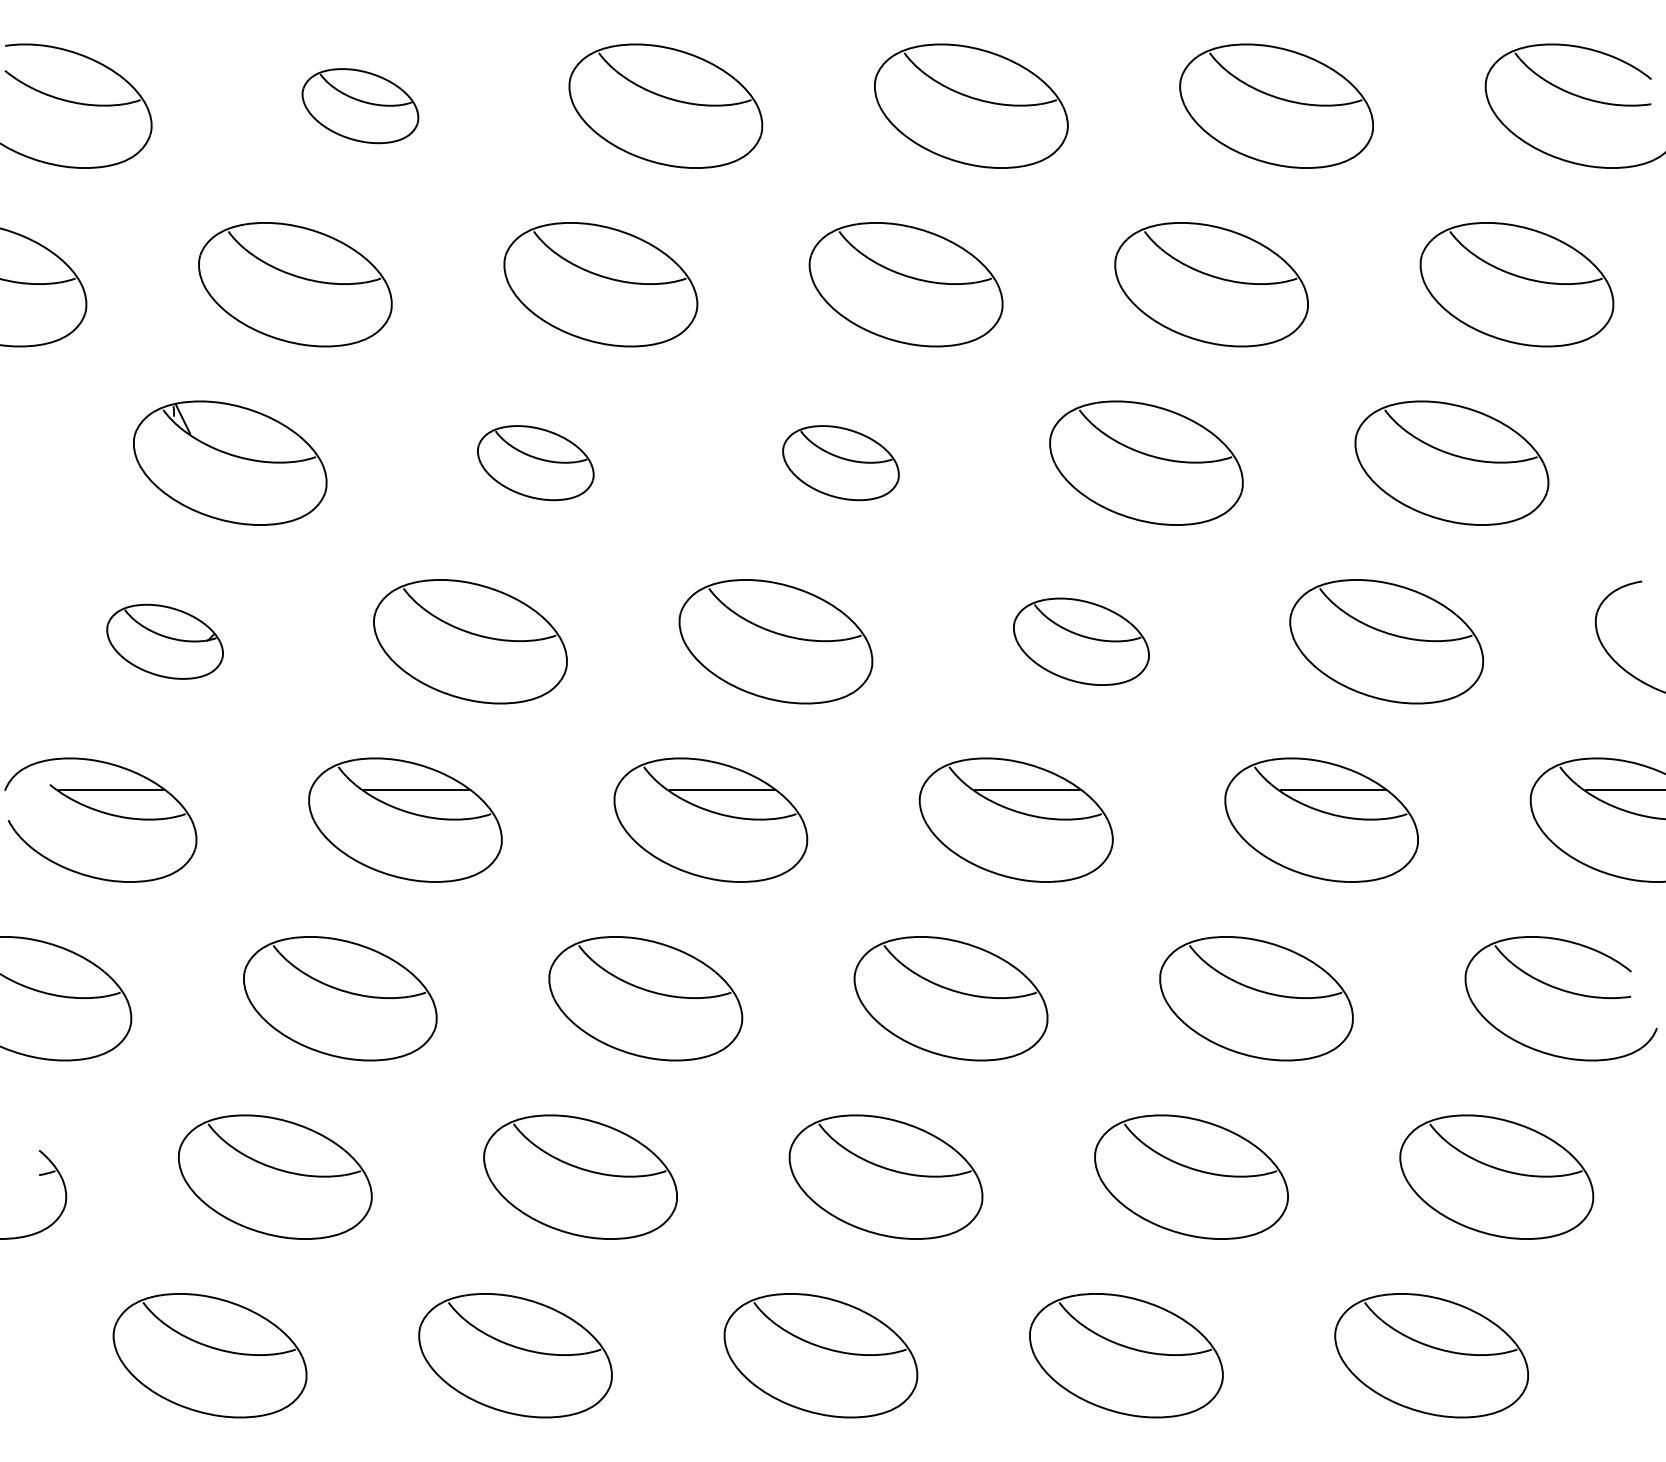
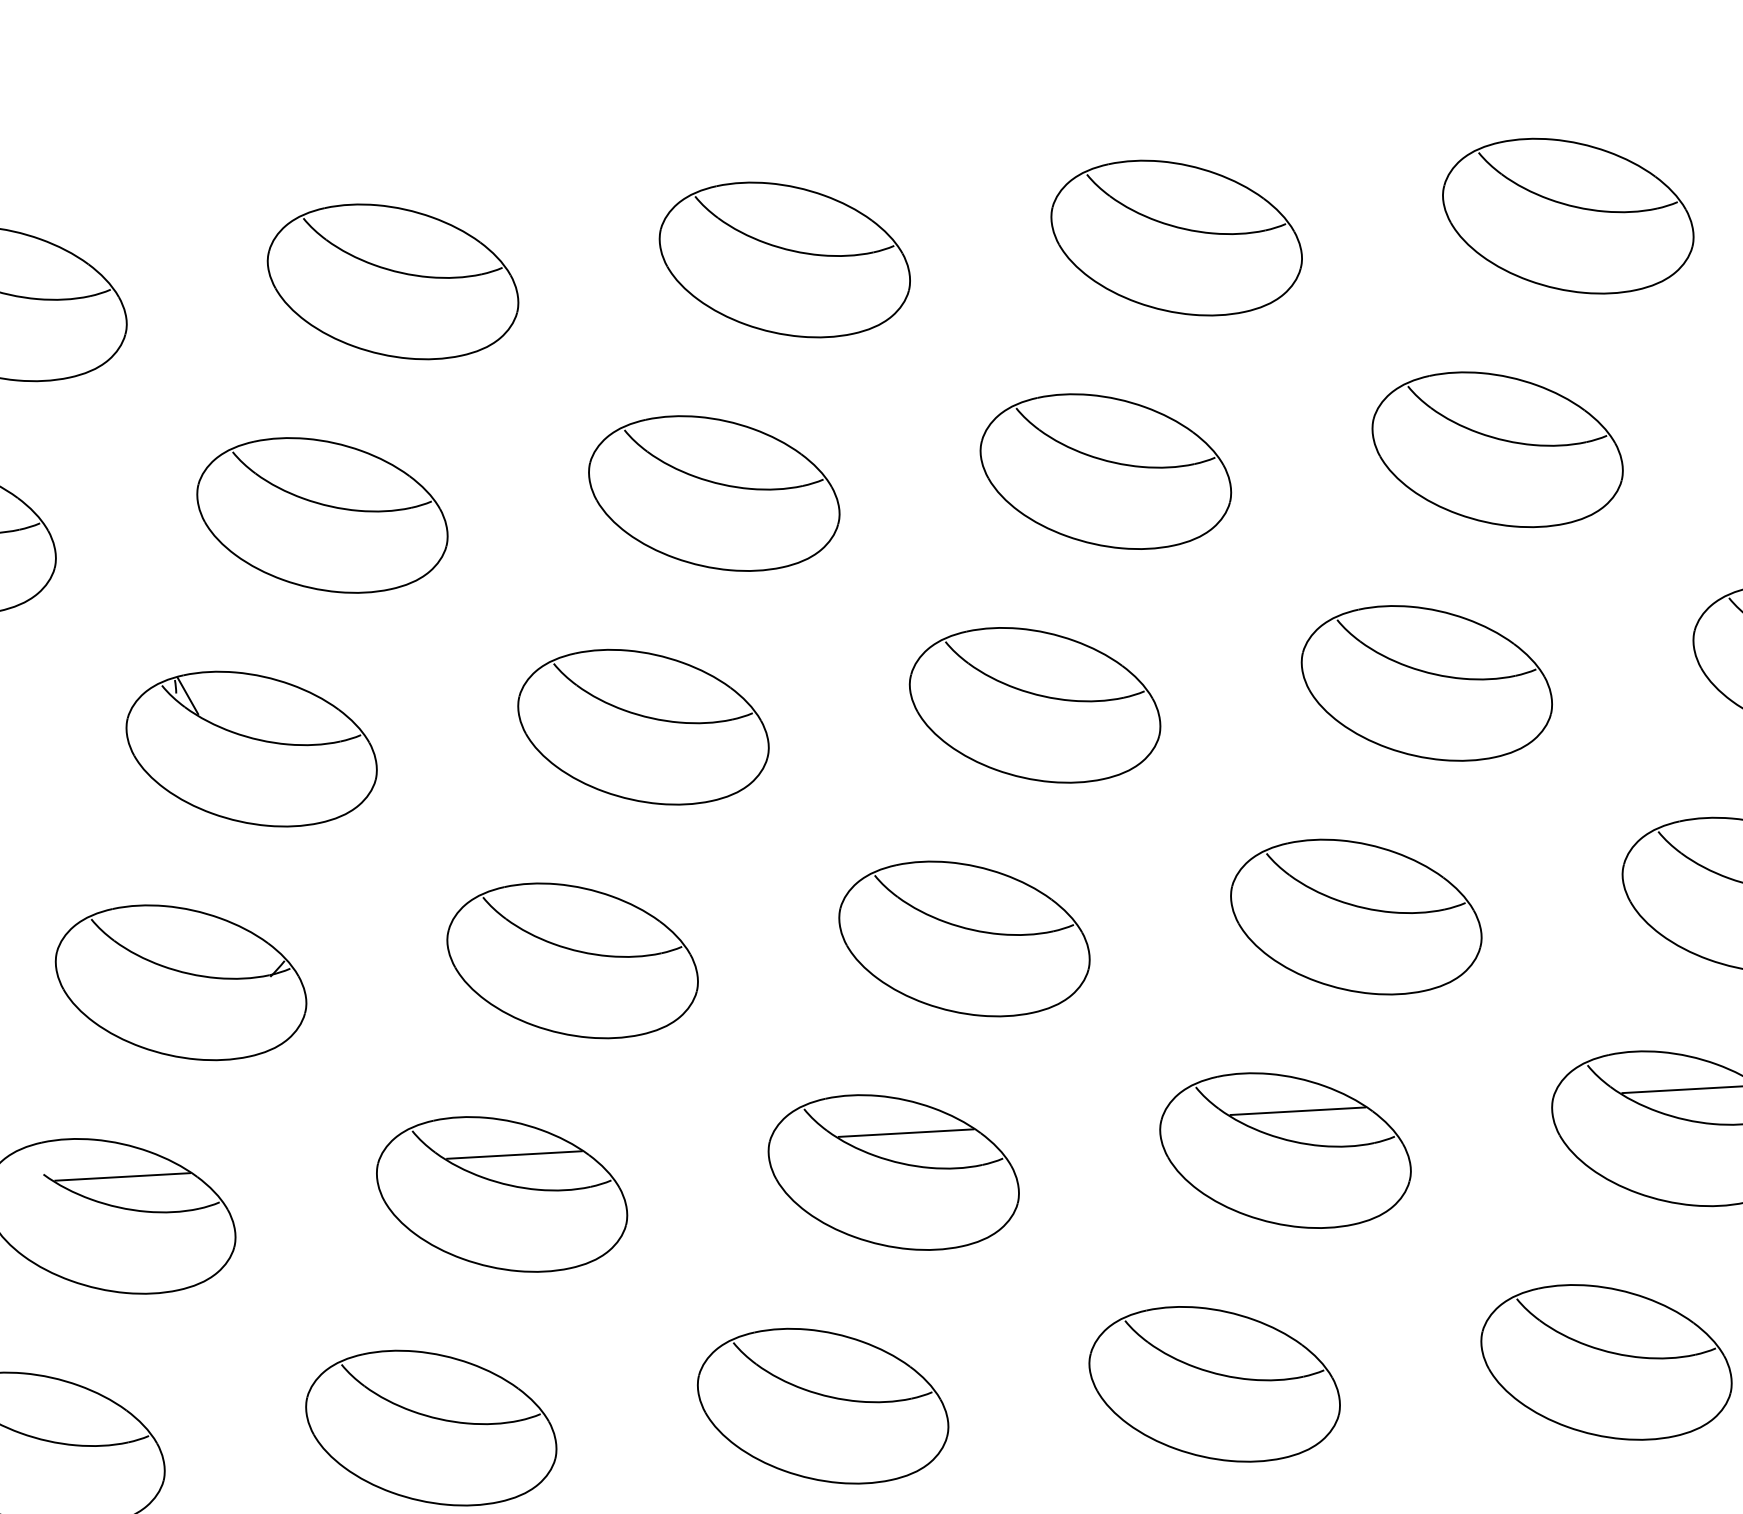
part: (360, 105) -> (393, 280), size x1.67
part: (535, 462) -> (643, 726), size x1.67
part: (840, 462) -> (1034, 704), size x1.67
part: (164, 641) -> (180, 982), size x1.67
part: (1081, 641) -> (1356, 916), size x1.43

